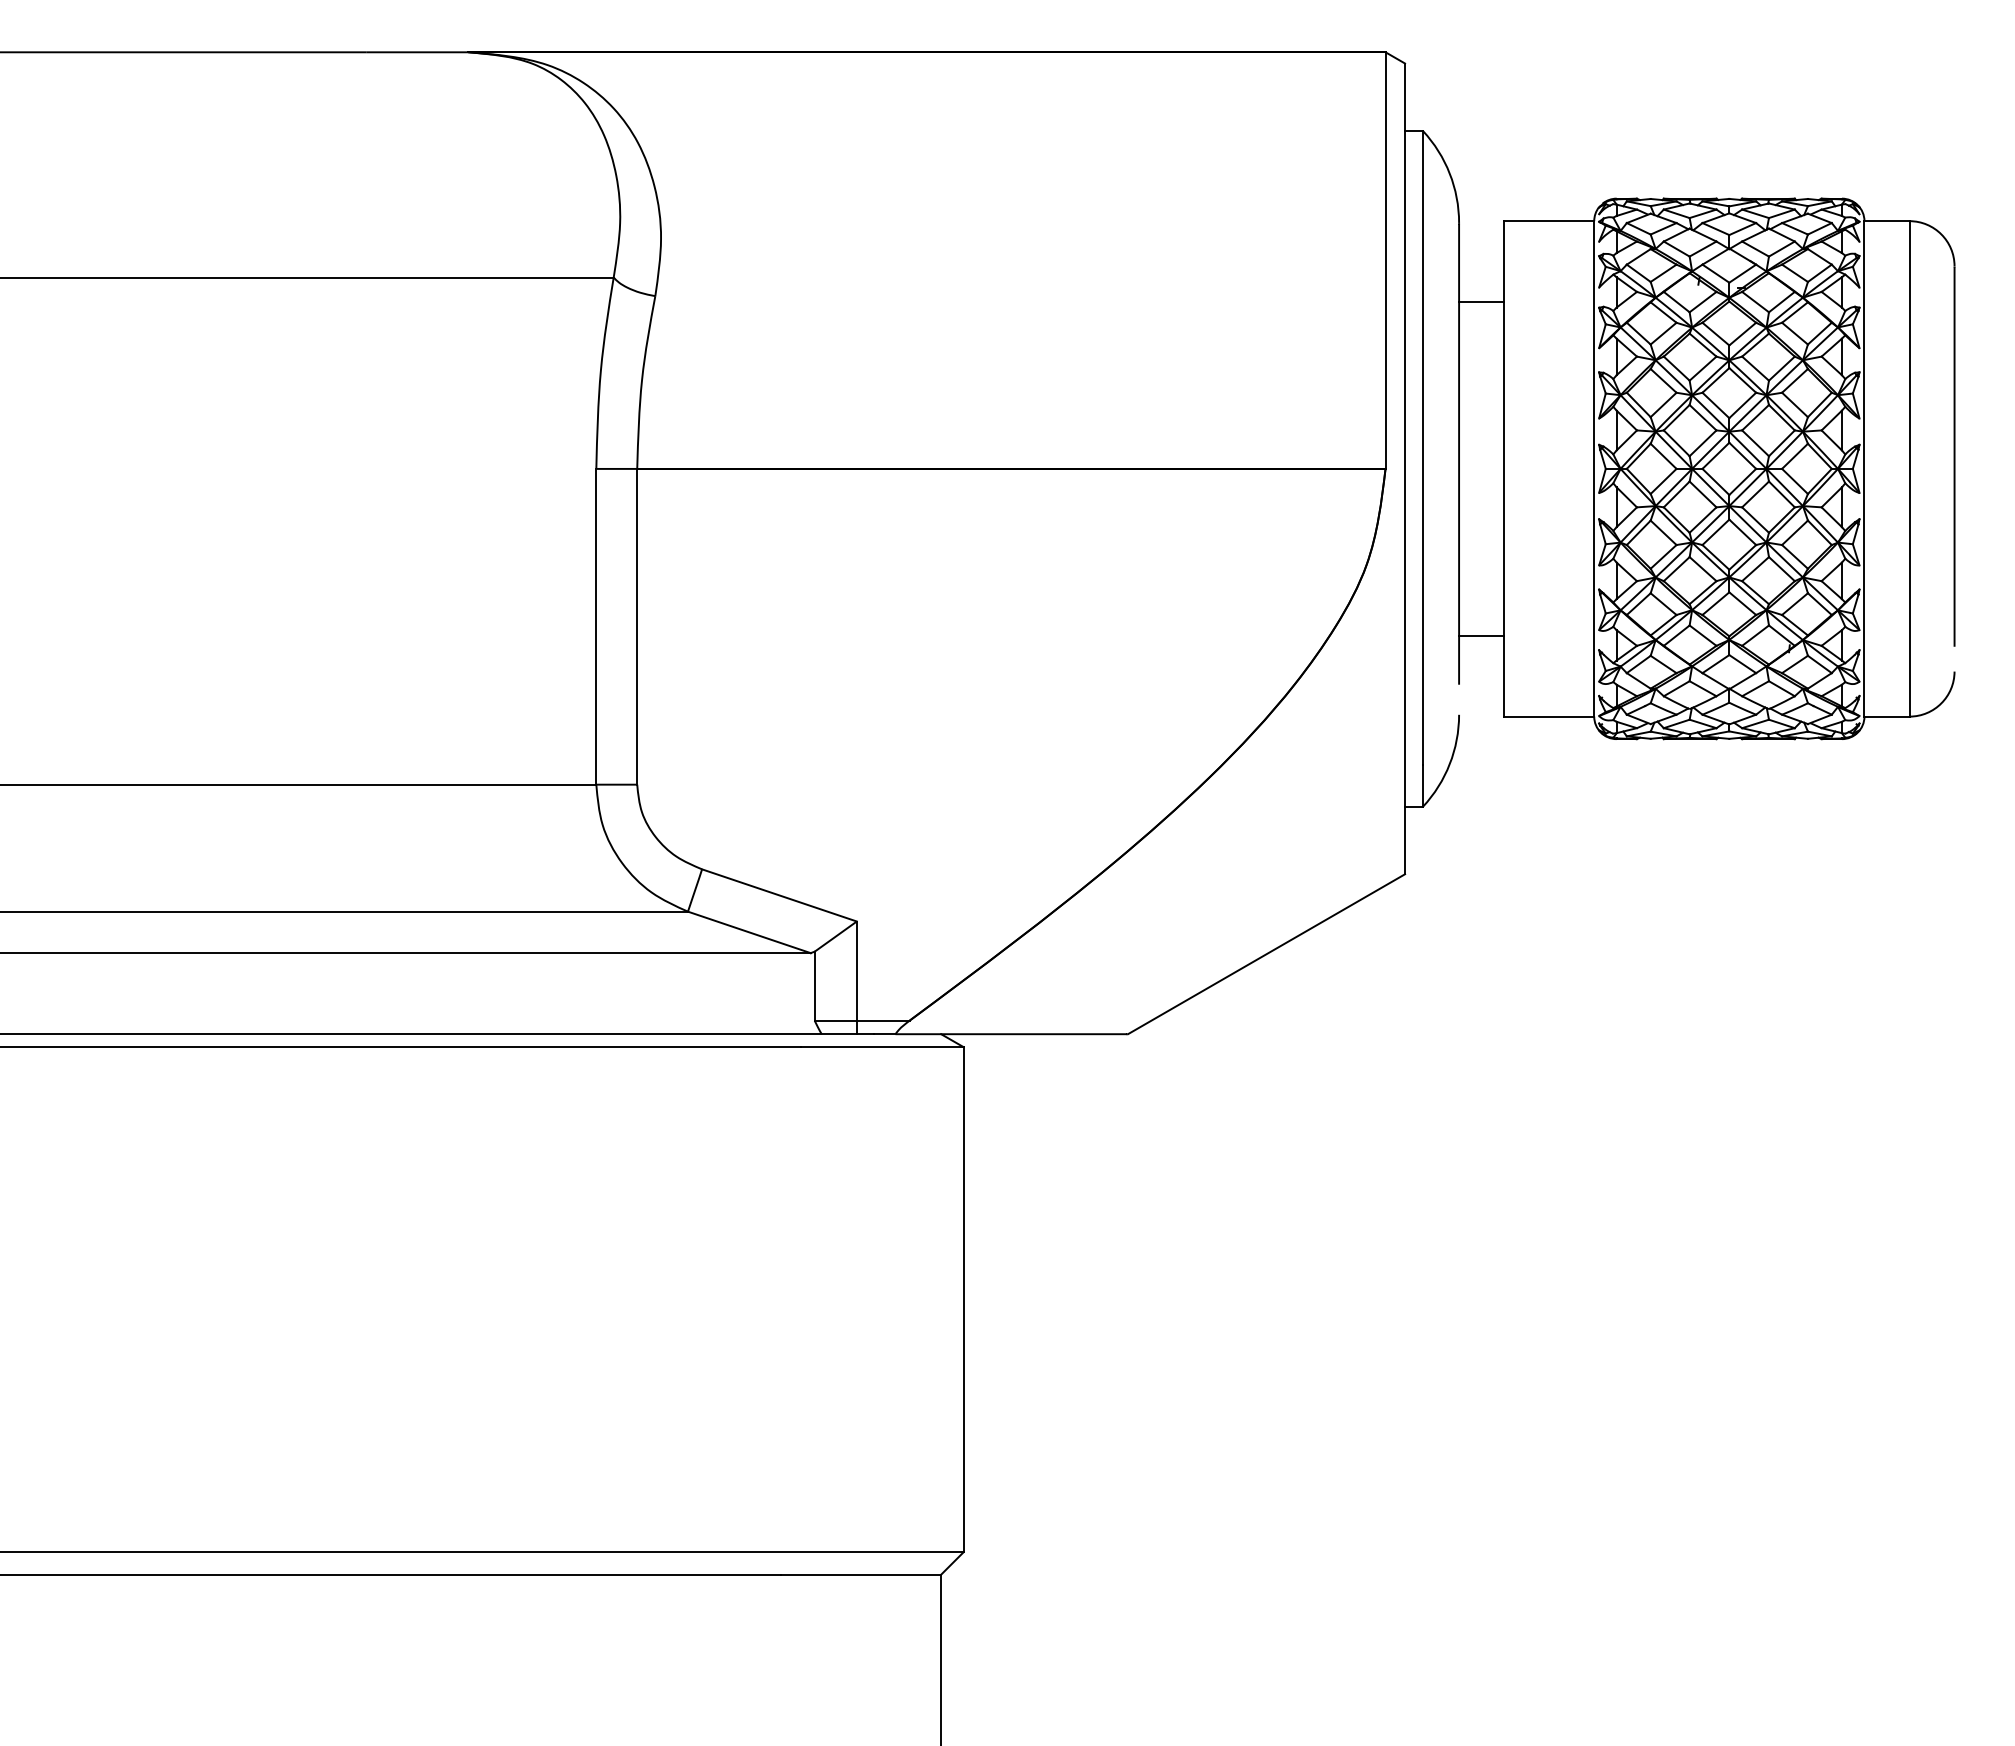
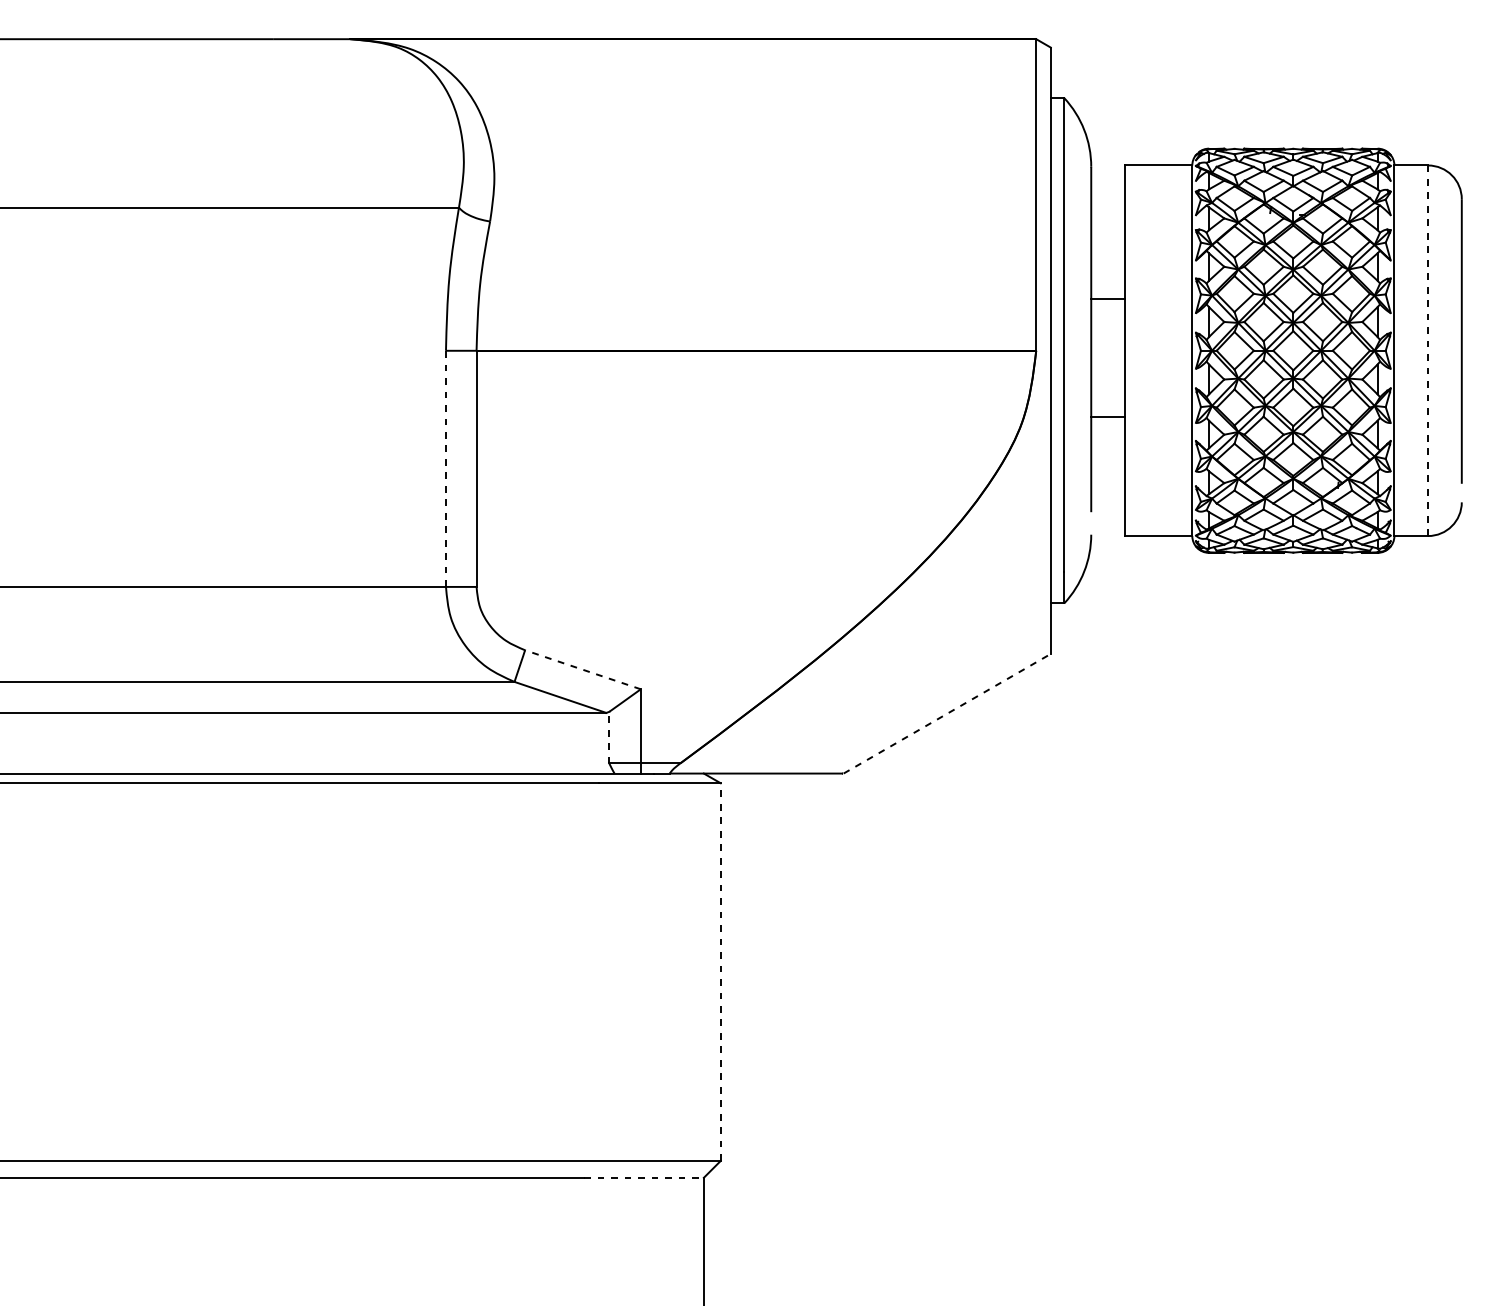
line: (1481, 302) -> (1108, 298), moved
line: (1909, 468) -> (1428, 350), solid -> dashed
line: (596, 626) -> (446, 468), solid -> dashed
line: (1481, 635) -> (1108, 417), moved
line: (779, 895) -> (582, 669), solid -> dashed
line: (1266, 954) -> (947, 713), solid -> dashed
line: (814, 986) -> (609, 737), solid -> dashed
line: (963, 1299) -> (720, 971), solid -> dashed
line: (861, 1574) -> (644, 1177), solid -> dashed

